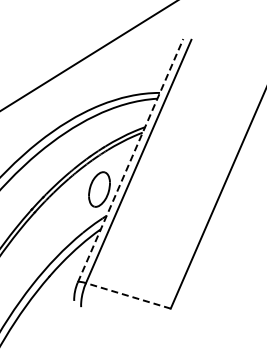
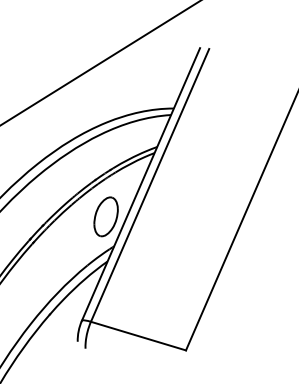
line: (130, 160) -> (140, 184), dashed -> solid
line: (127, 295) -> (137, 335), dashed -> solid

